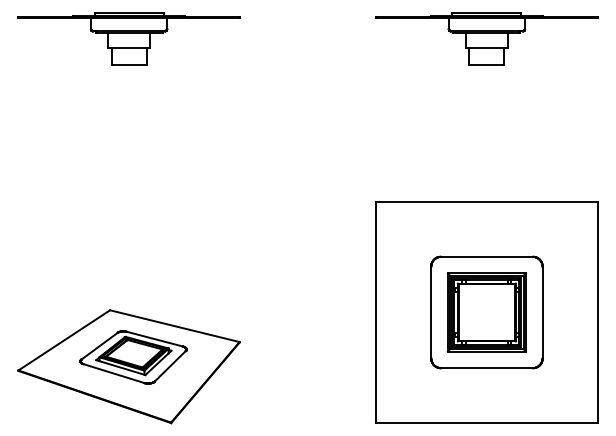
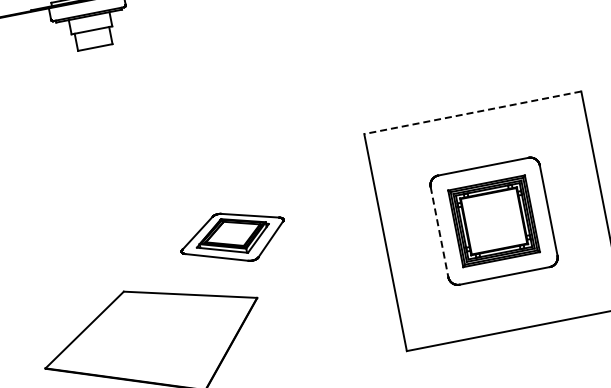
line: (486, 201) -> (472, 112), solid -> dashed
line: (431, 312) -> (439, 231), solid -> dashed
part: (133, 357) -> (232, 237), moved

